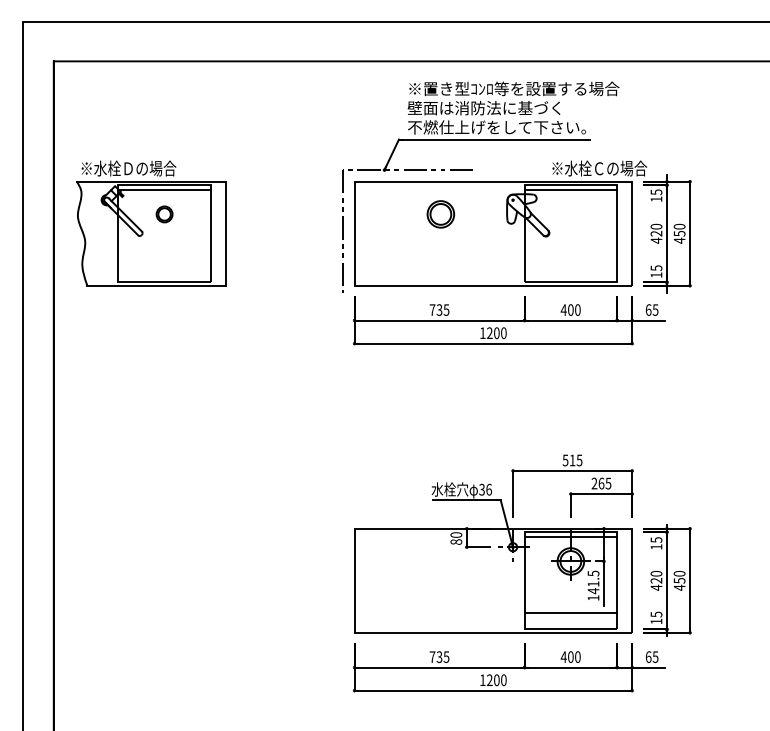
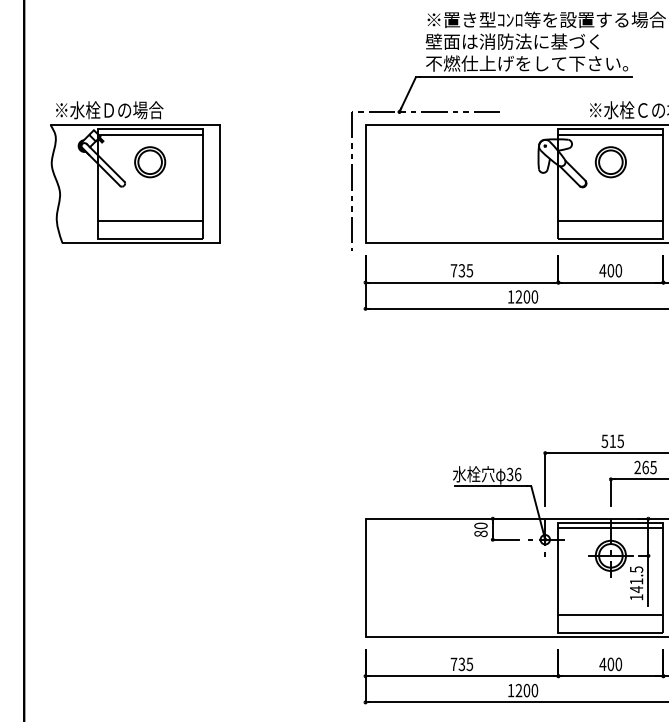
part: (164, 214) -> (149, 162), size x1.67
part: (440, 214) -> (610, 162), moved
line: (164, 266) -> (149, 221), added
line: (570, 266) -> (610, 221), added

